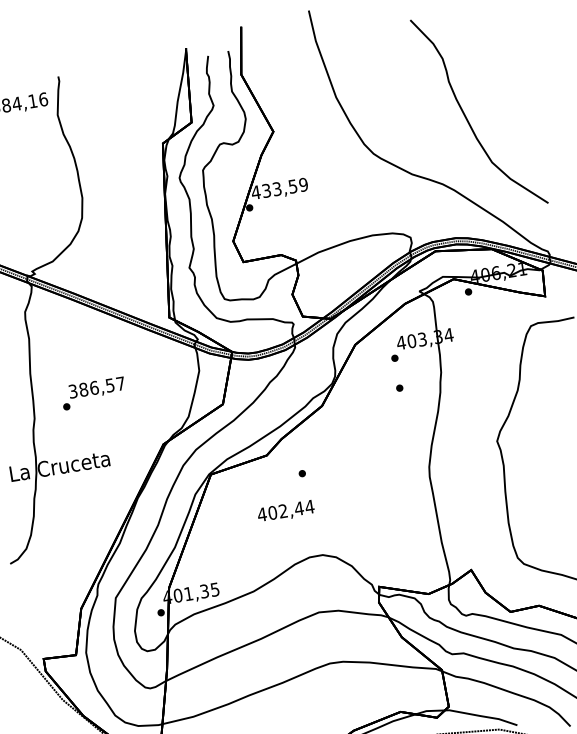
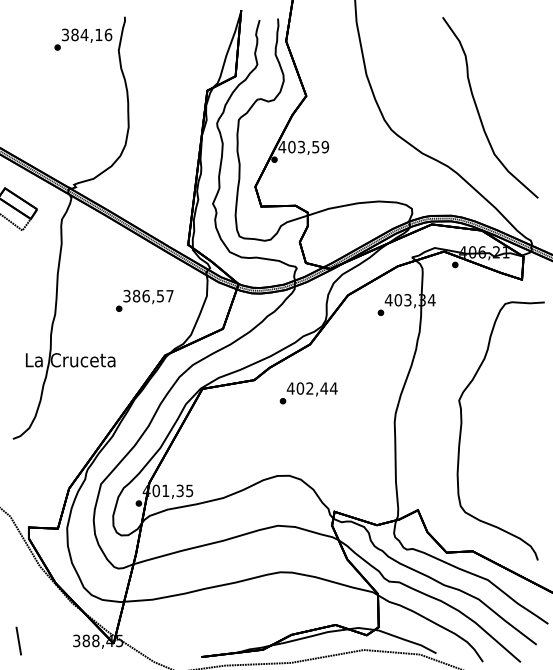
text: (266, 191) -> (291, 147), 433,59 -> 403,59
part: (399, 387) -> (380, 339), removed
text: (93, 393) -> (144, 300), moved
text: (285, 511) -> (311, 389), moved

